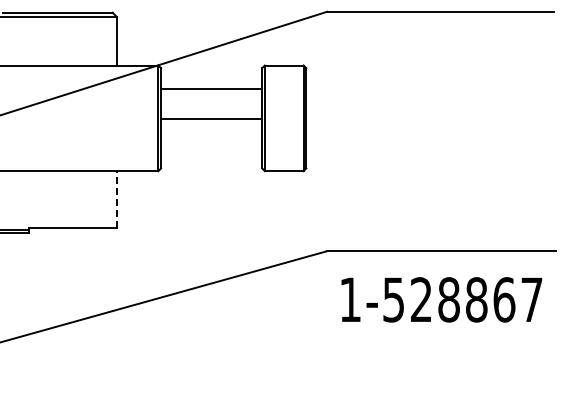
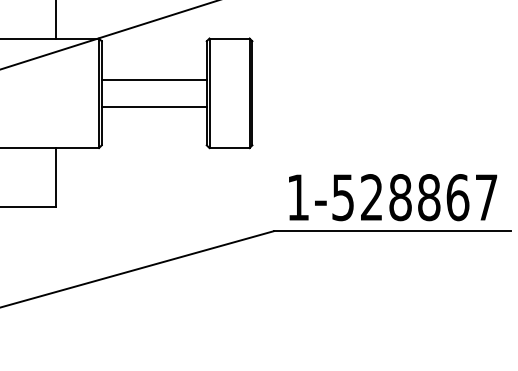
line: (211, 89) -> (154, 79), moved
line: (211, 118) -> (154, 106), moved
line: (117, 199) -> (56, 177), dashed -> solid
text: (441, 299) -> (392, 197), moved

